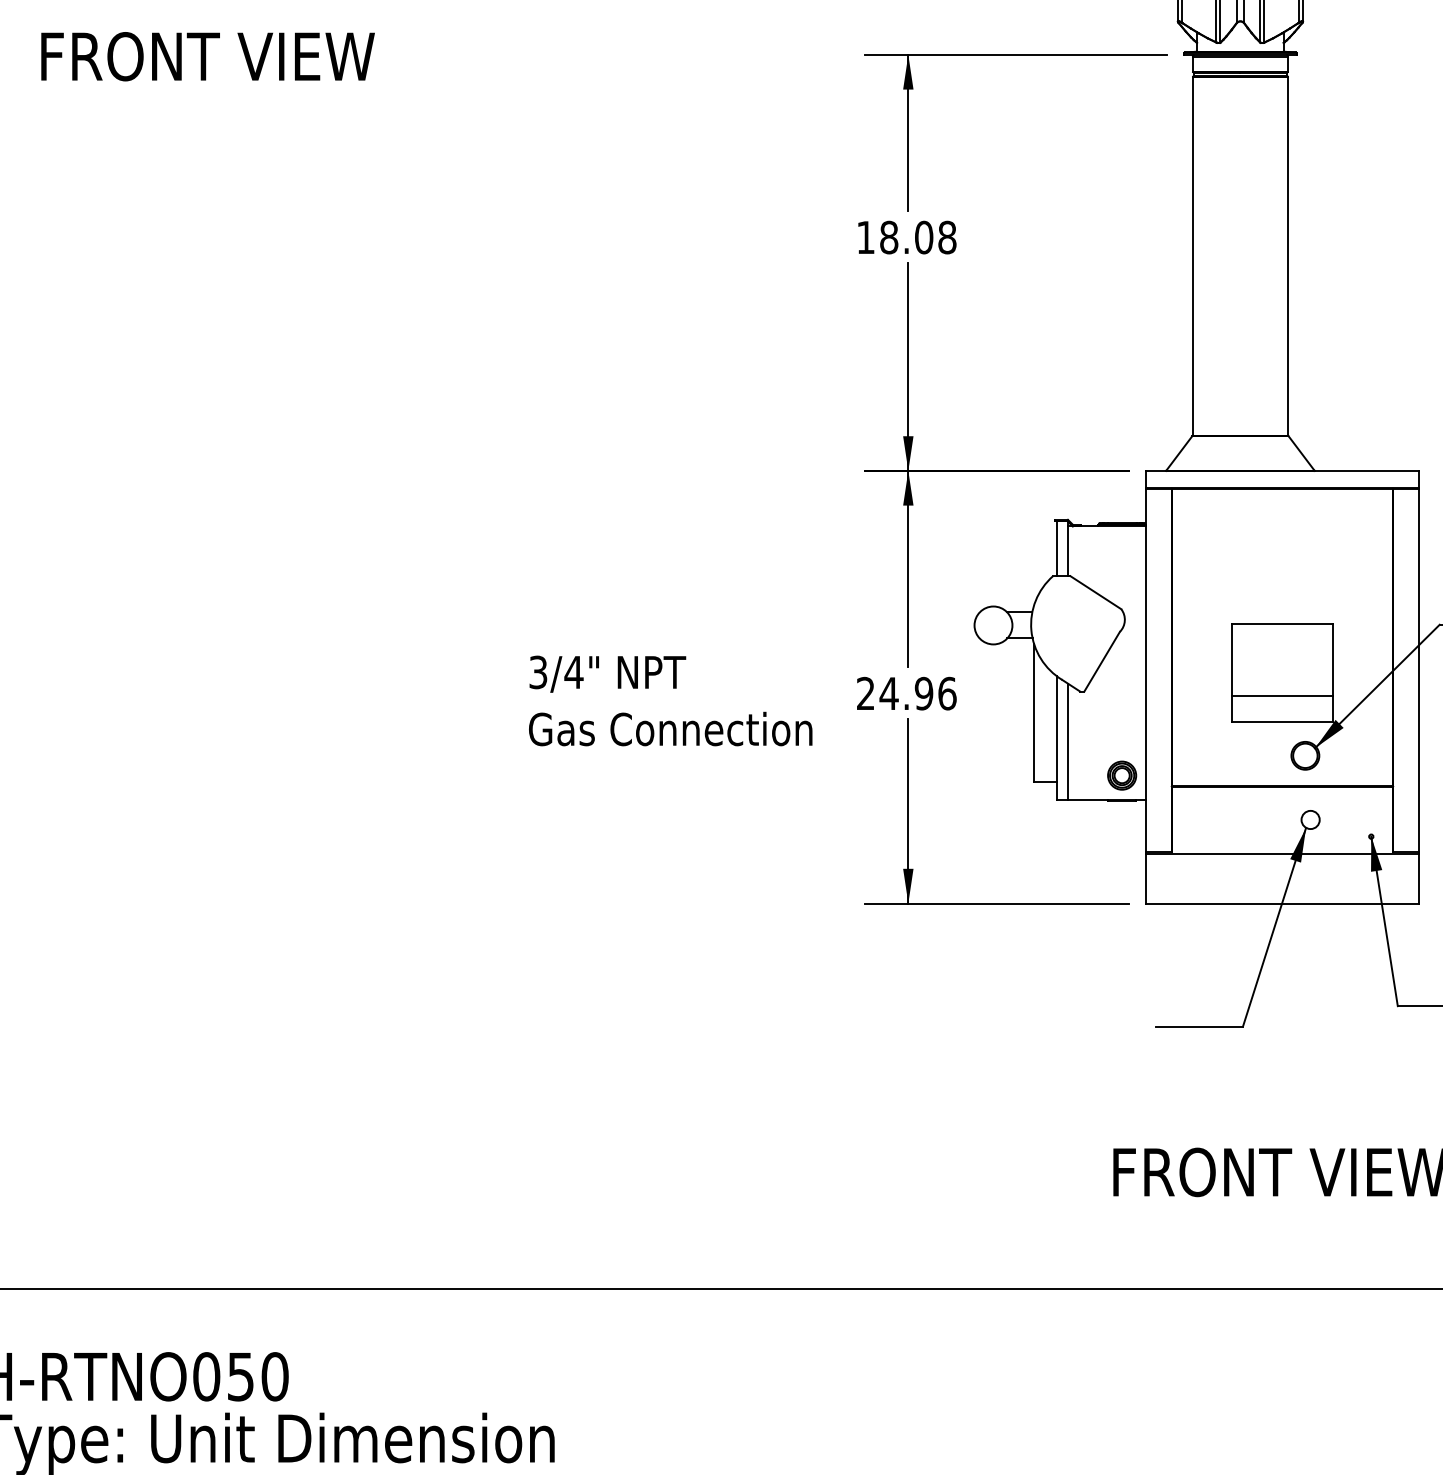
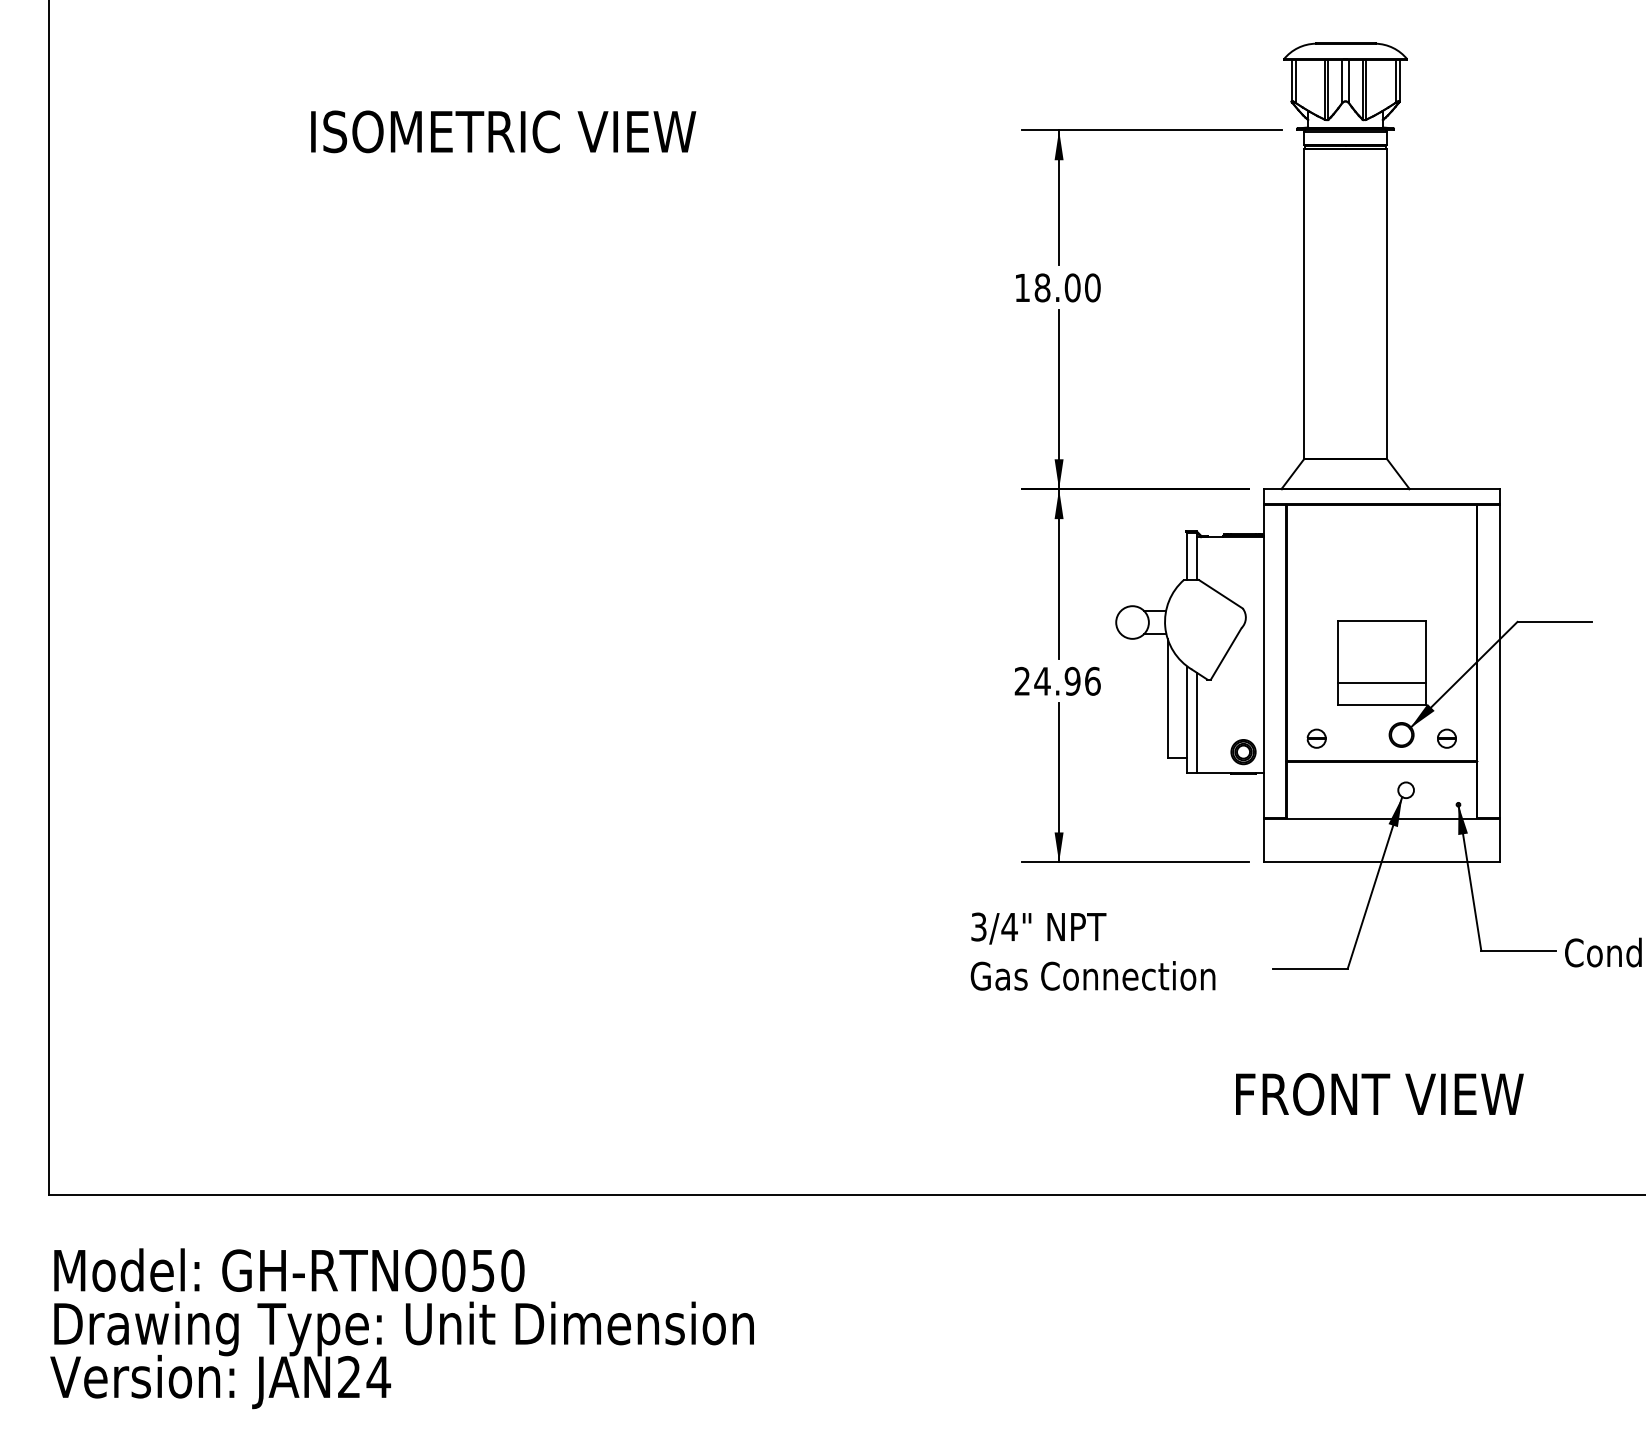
text: (266, 56) -> (505, 131), FRONT VIEW -> ISOMETRIC VIEW
text: (947, 238) -> (1092, 288), 18.08 -> 18.00
text: (670, 700) -> (1092, 951), moved
part: (1206, 759) -> (1316, 738), added
part: (1357, 759) -> (1446, 738), added

